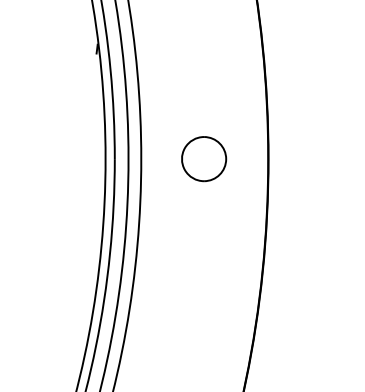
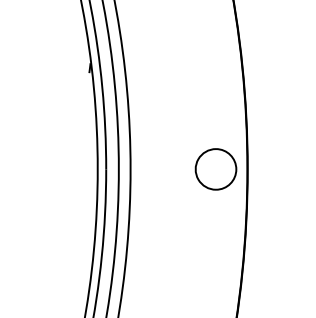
part: (204, 159) -> (216, 169), moved

